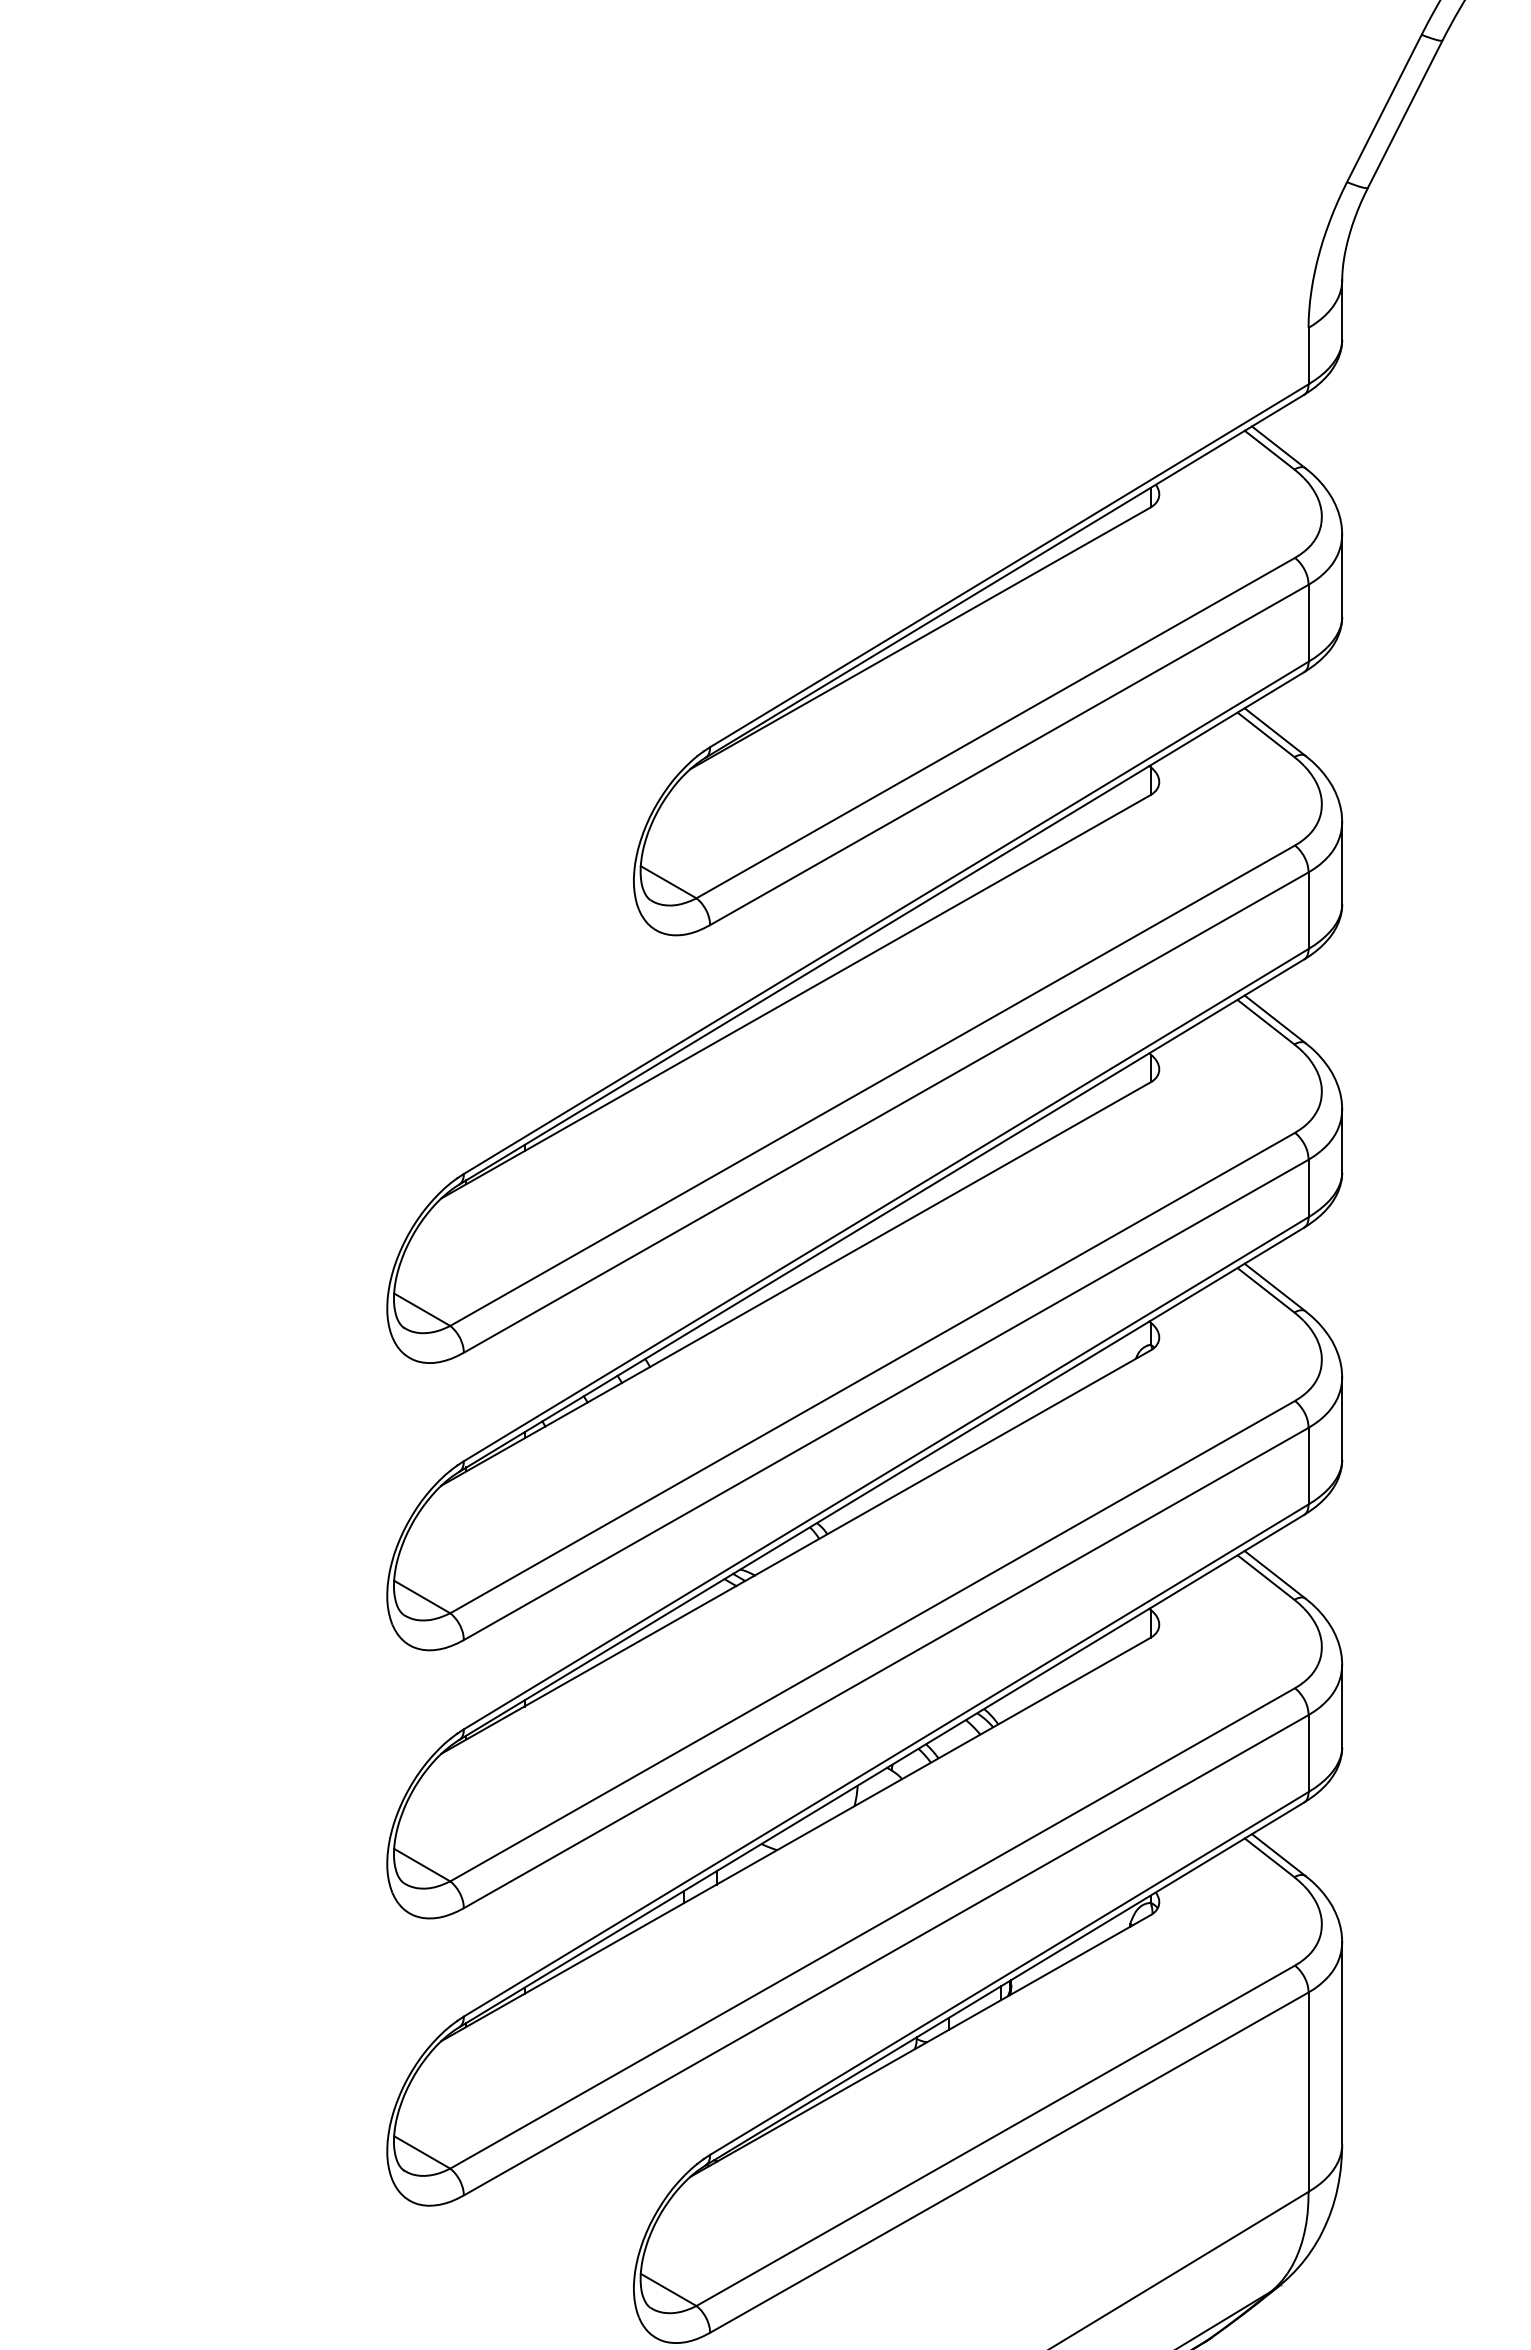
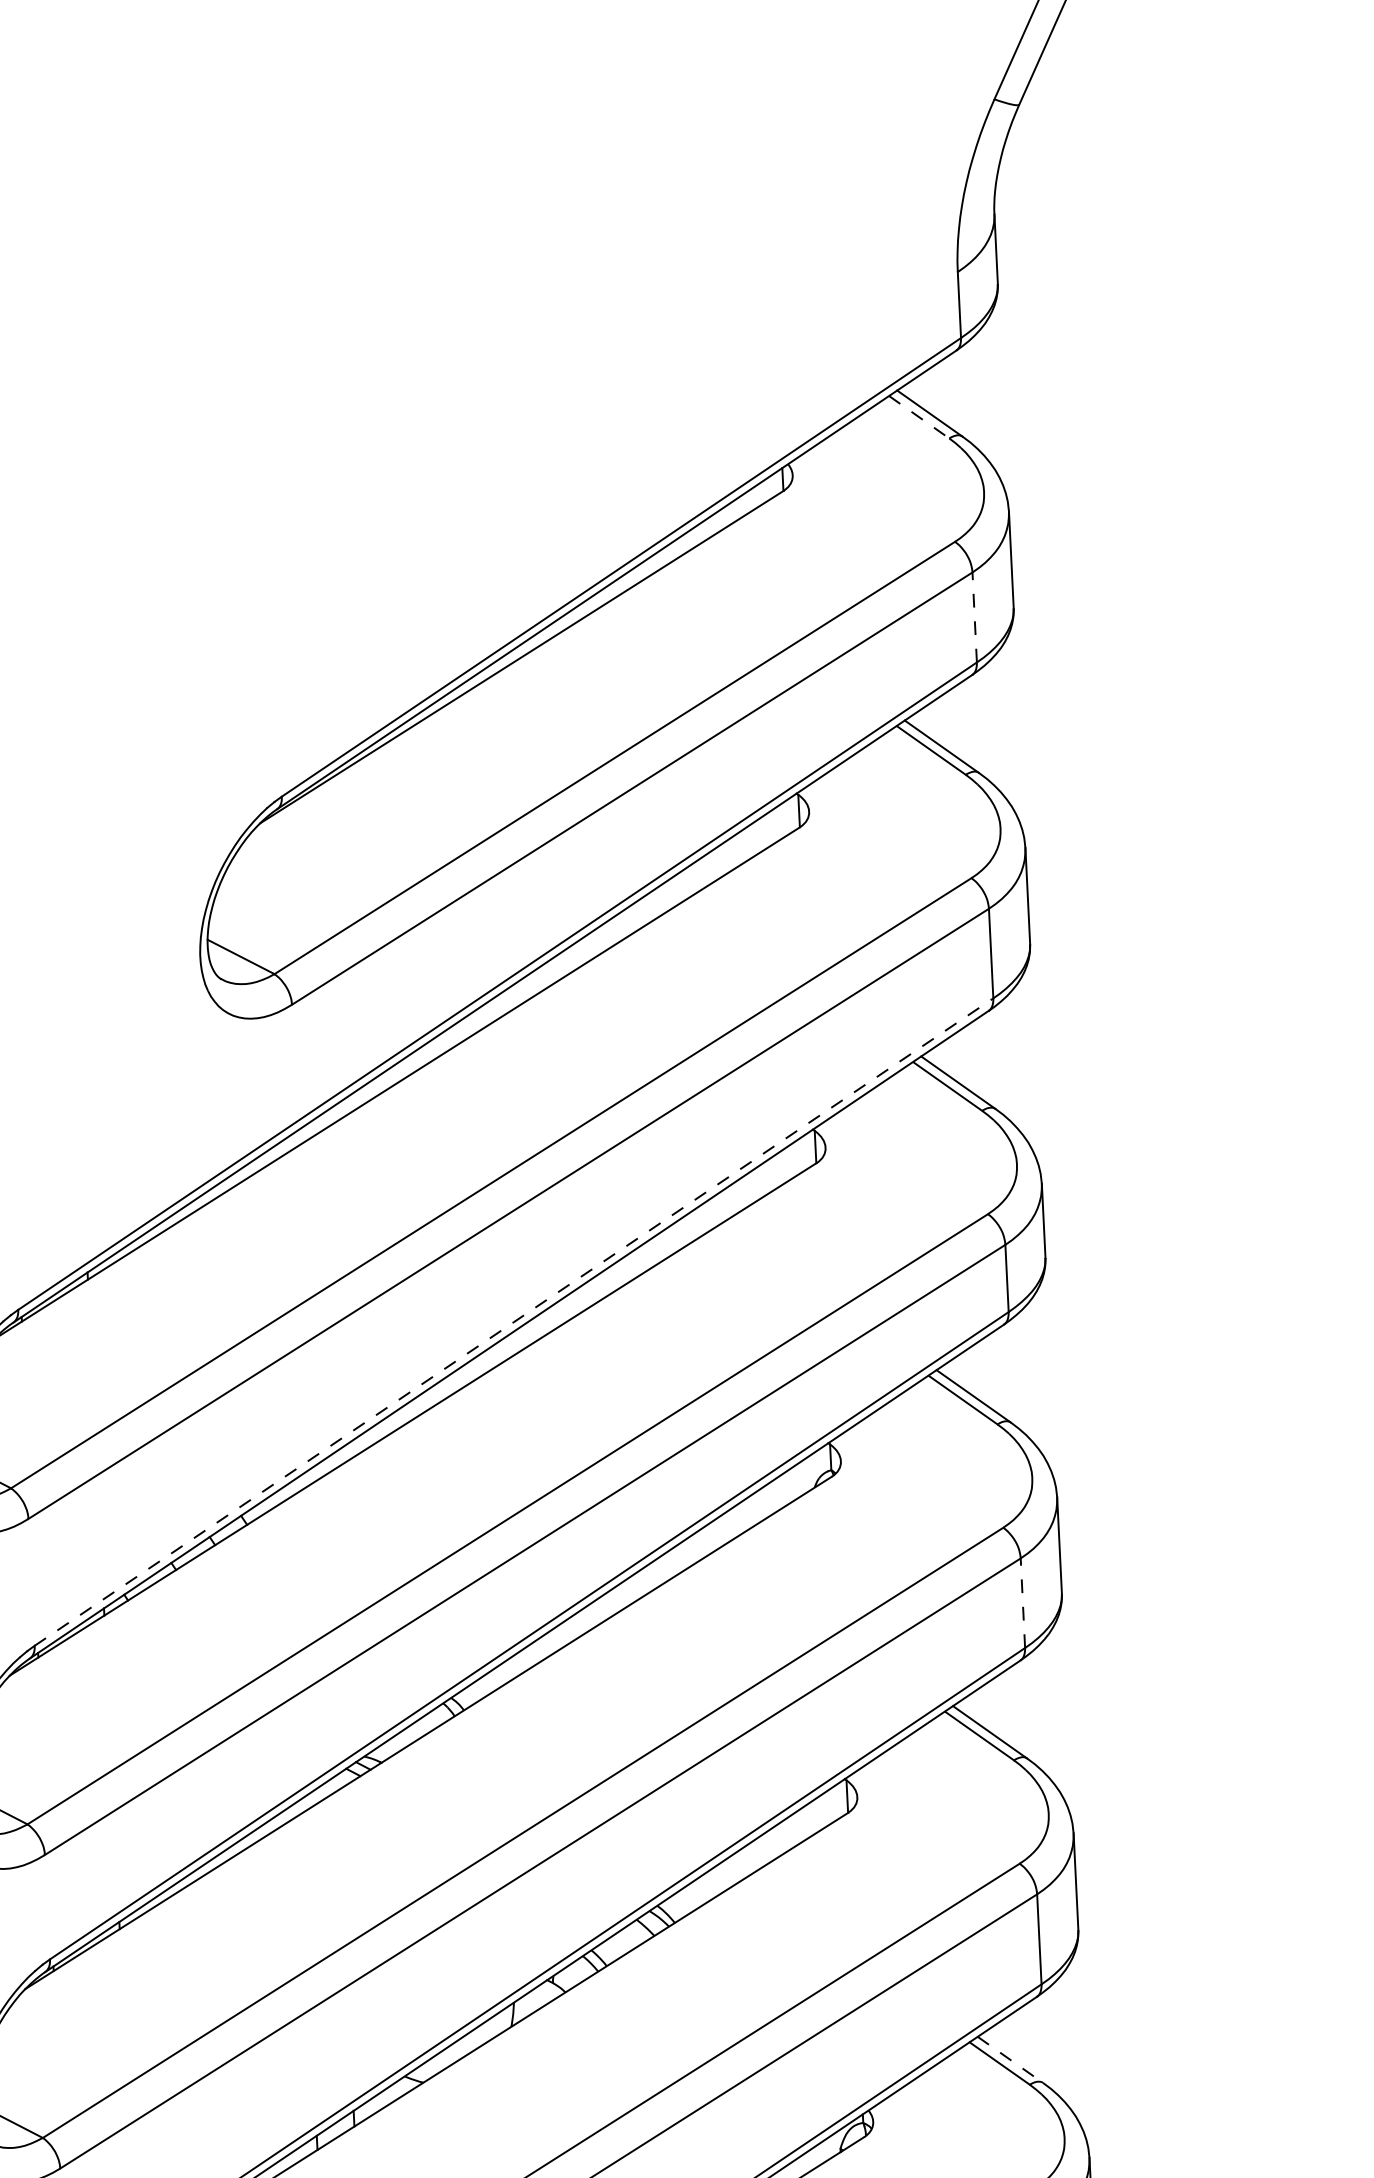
line: (1269, 450) -> (919, 417), solid -> dashed
line: (1308, 622) -> (974, 616), solid -> dashed
line: (886, 1204) -> (514, 1321), solid -> dashed
line: (1308, 1465) -> (1022, 1602), solid -> dashed
line: (1279, 1855) -> (1011, 2060), solid -> dashed

